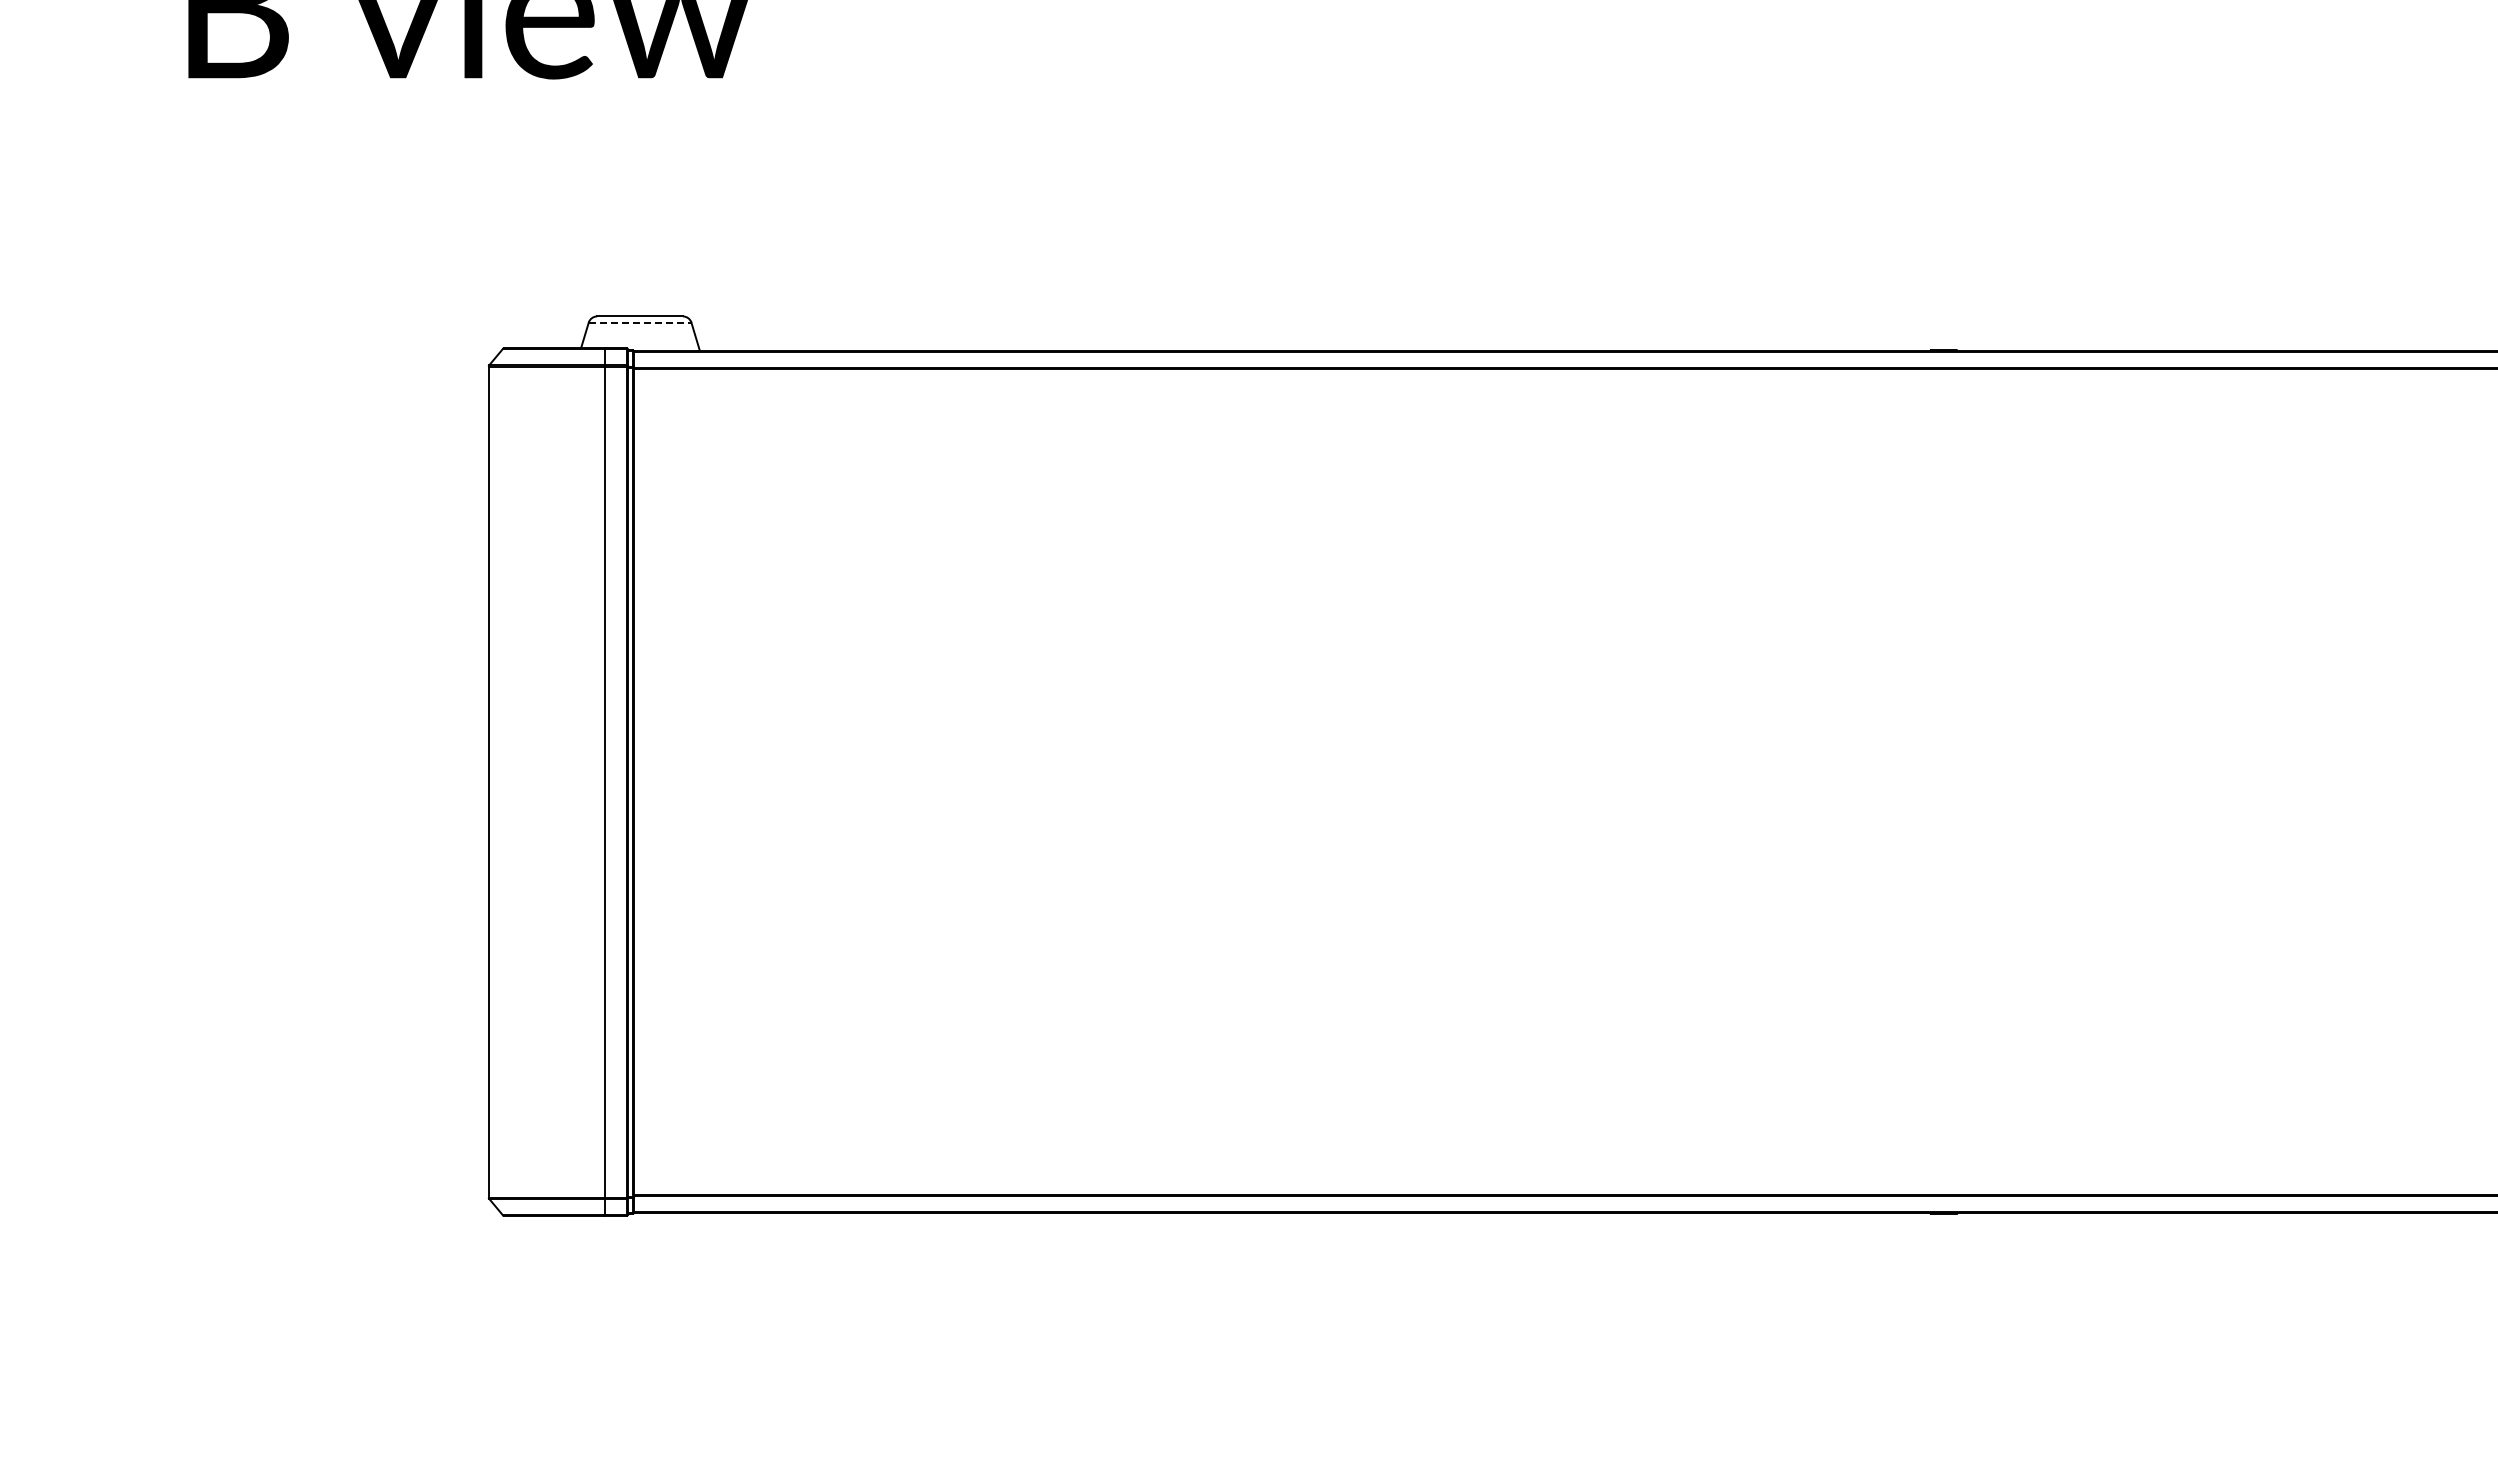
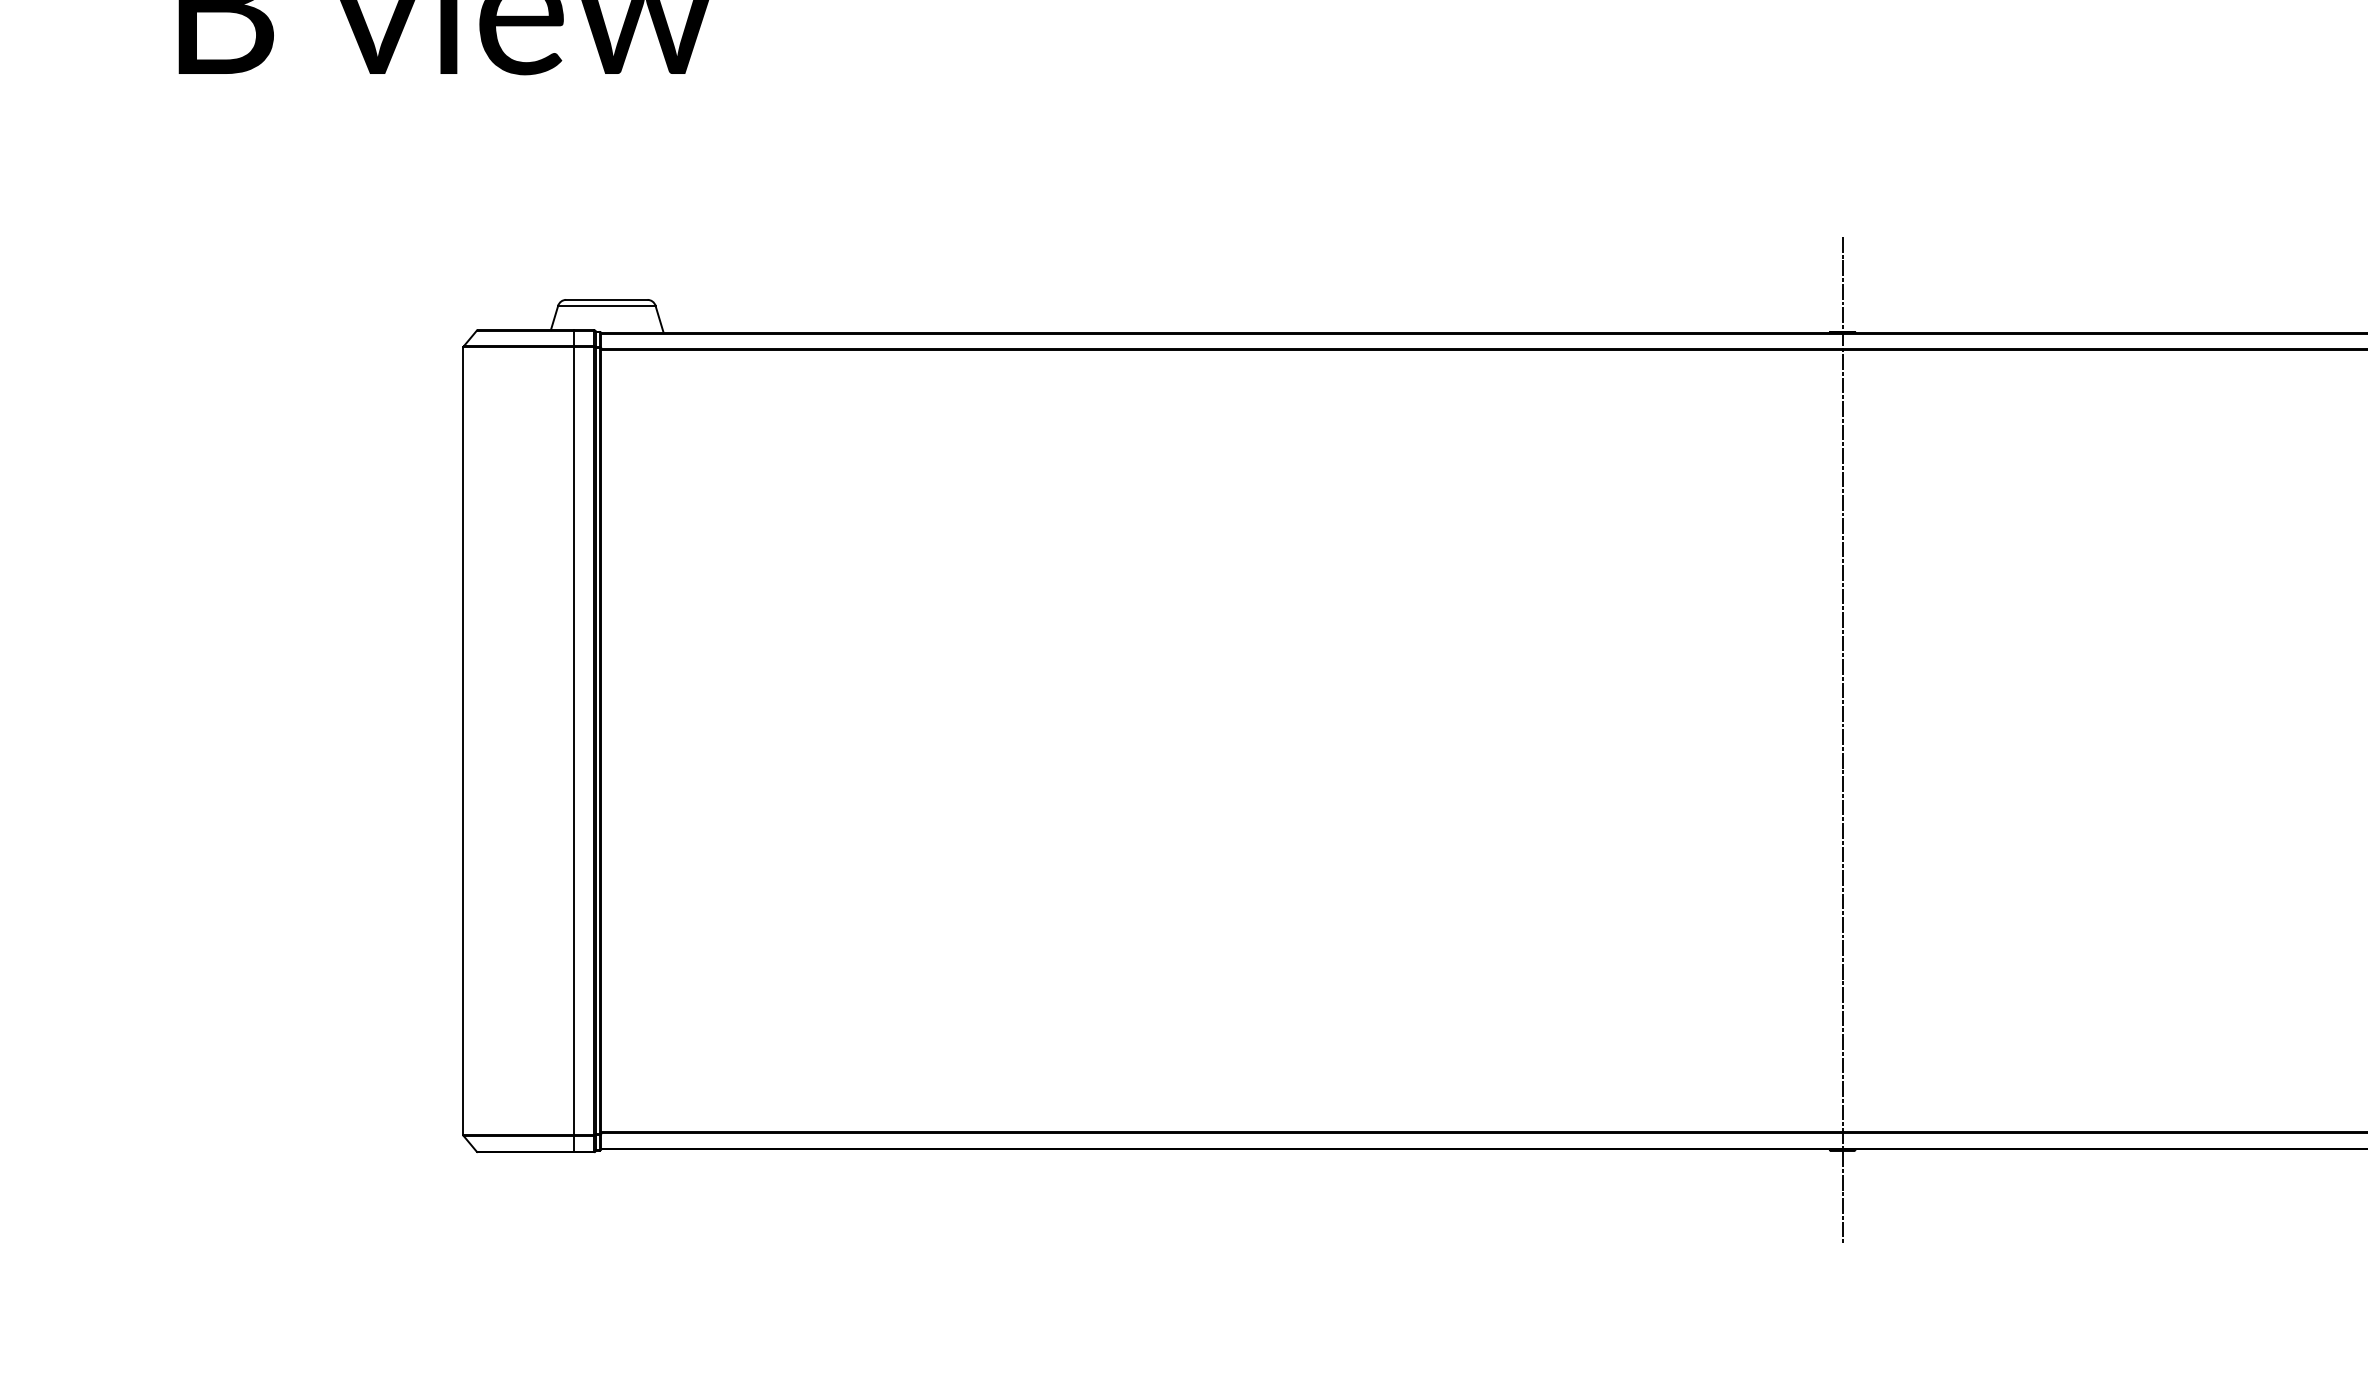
line: (640, 322) -> (607, 305), dashed -> solid
line: (1943, 782) -> (1842, 741), added

